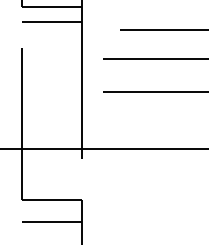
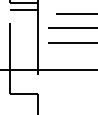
line: (52, 220) -> (24, 103), removed

